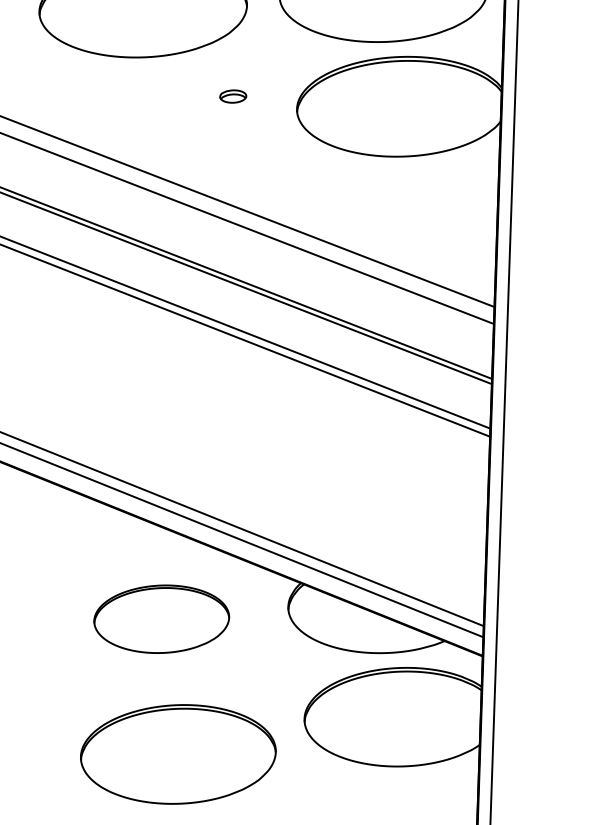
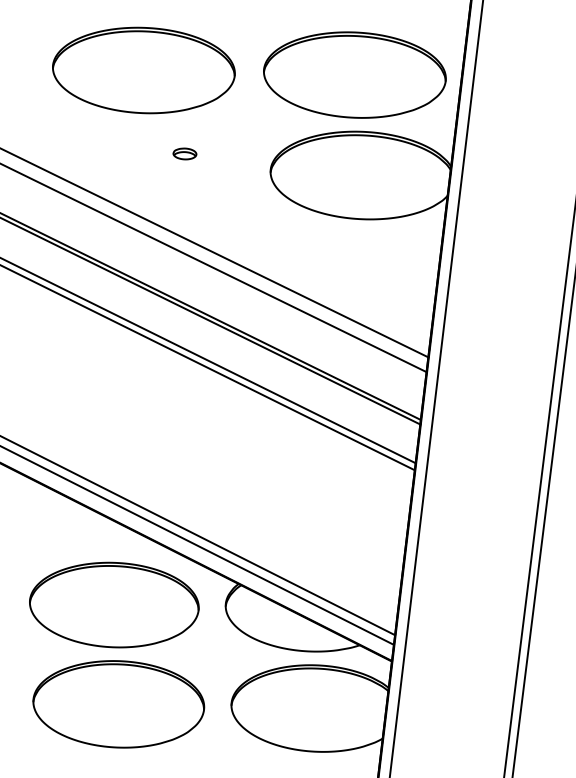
part: (232, 96) -> (184, 153), moved
part: (161, 618) -> (114, 604), size x1.43
part: (178, 754) -> (118, 704), moved

